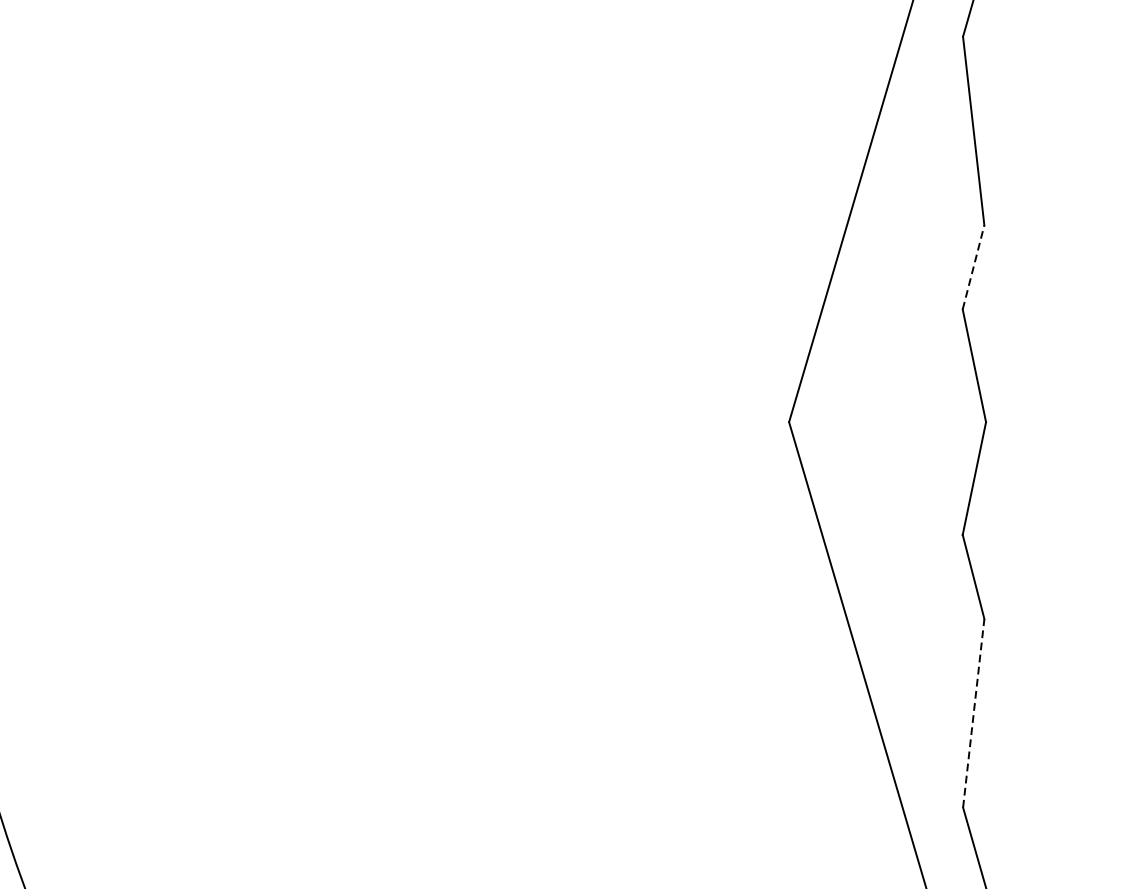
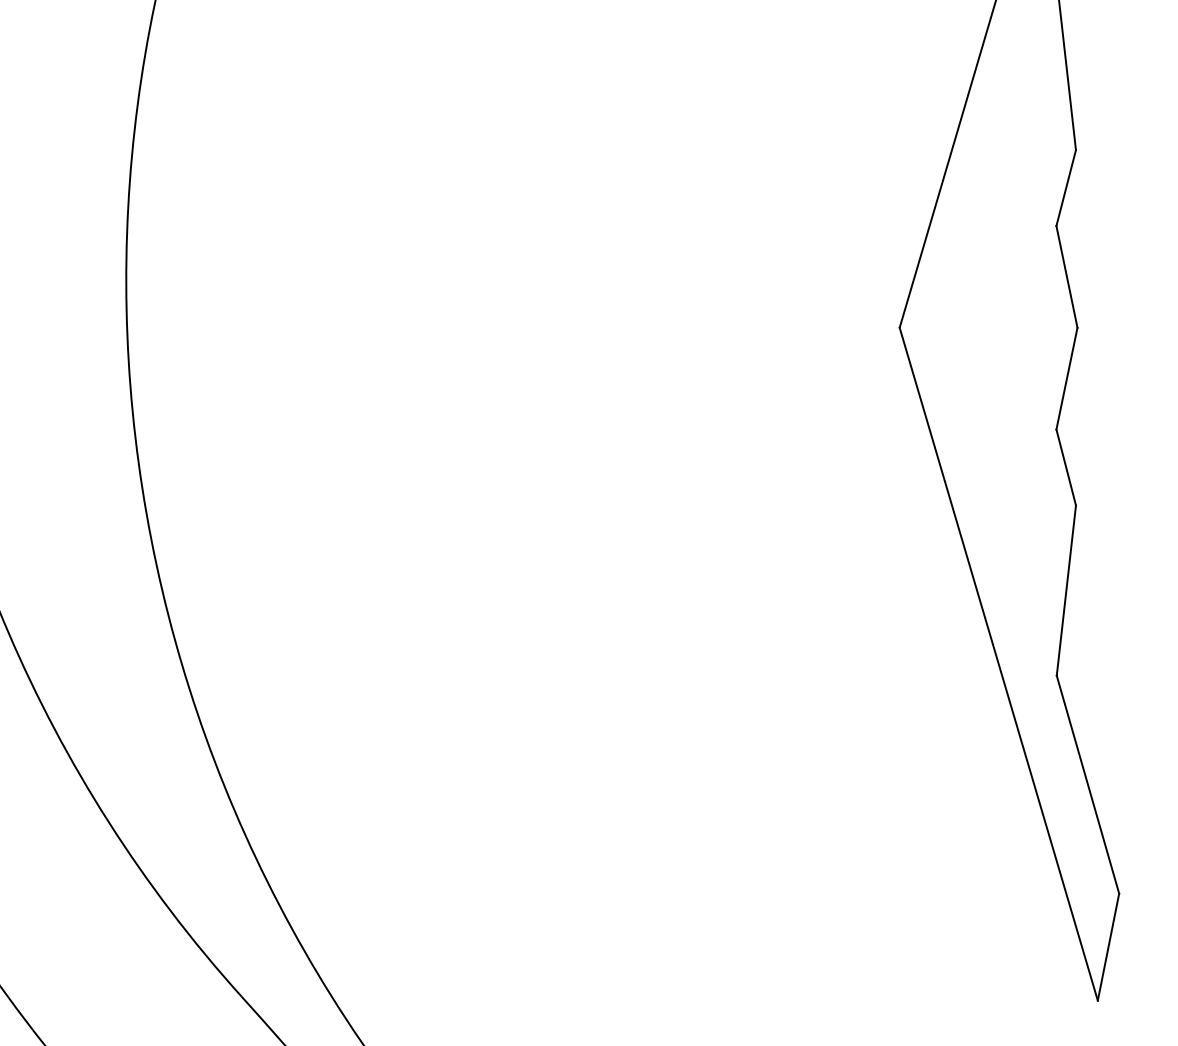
line: (973, 266) -> (1066, 187), dashed -> solid
line: (973, 713) -> (1066, 590), dashed -> solid

